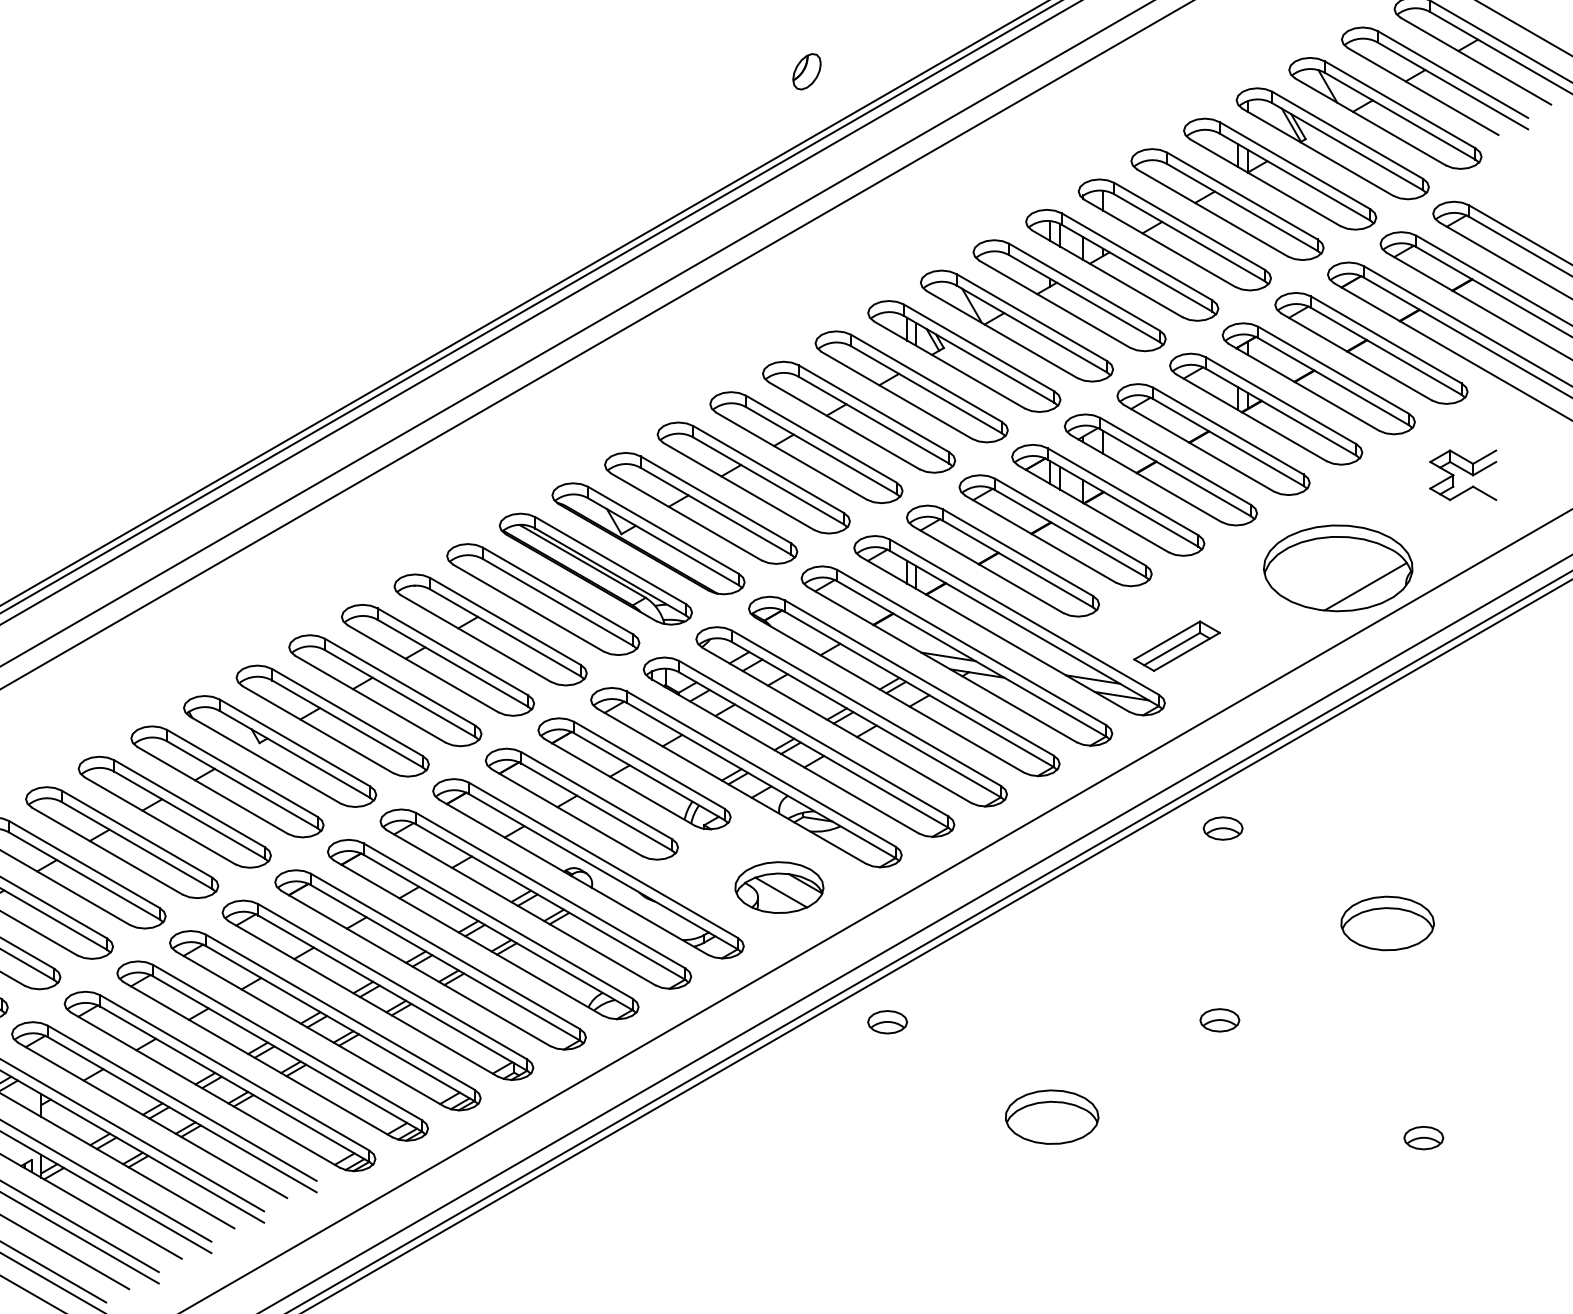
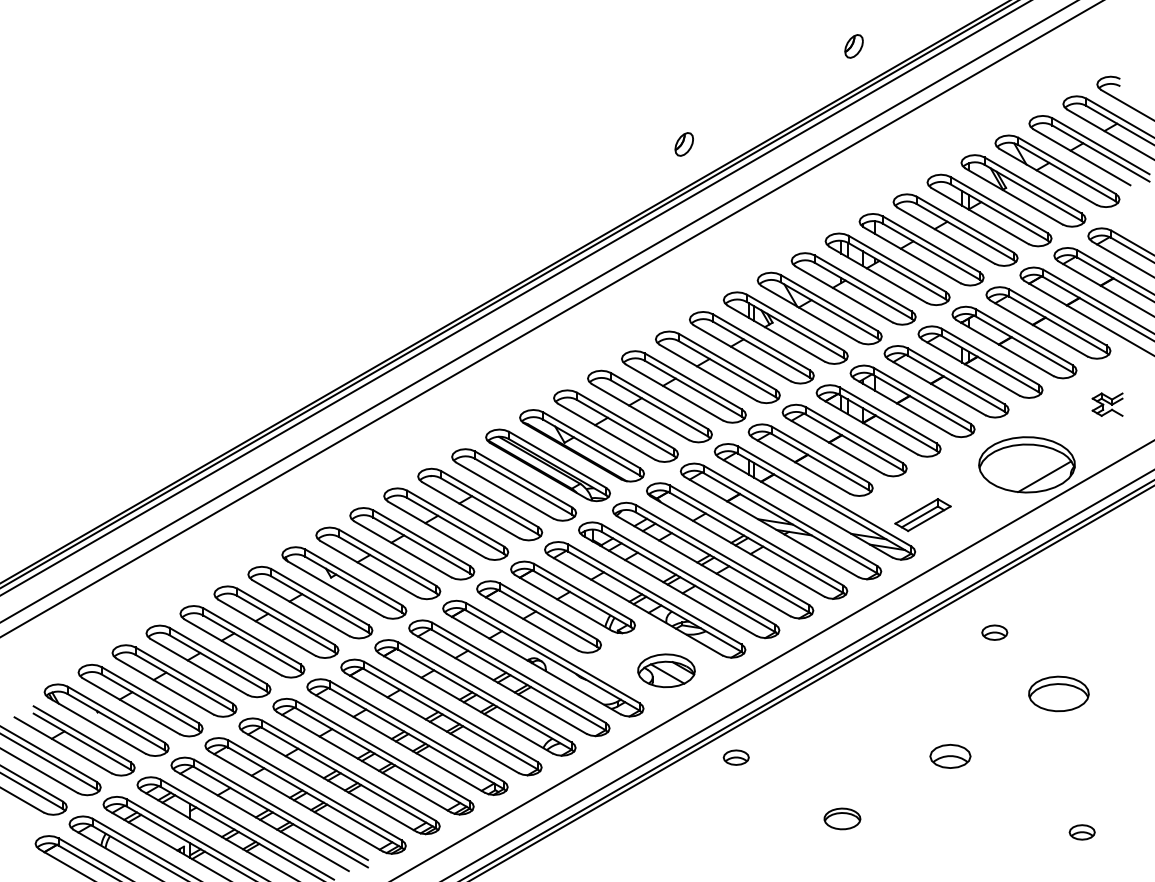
part: (1462, 474) -> (1107, 404), size x0.7
part: (1222, 828) -> (994, 632), moved
part: (1219, 1020) -> (950, 756), size x1.6
part: (1052, 1116) -> (842, 818), size x0.6

